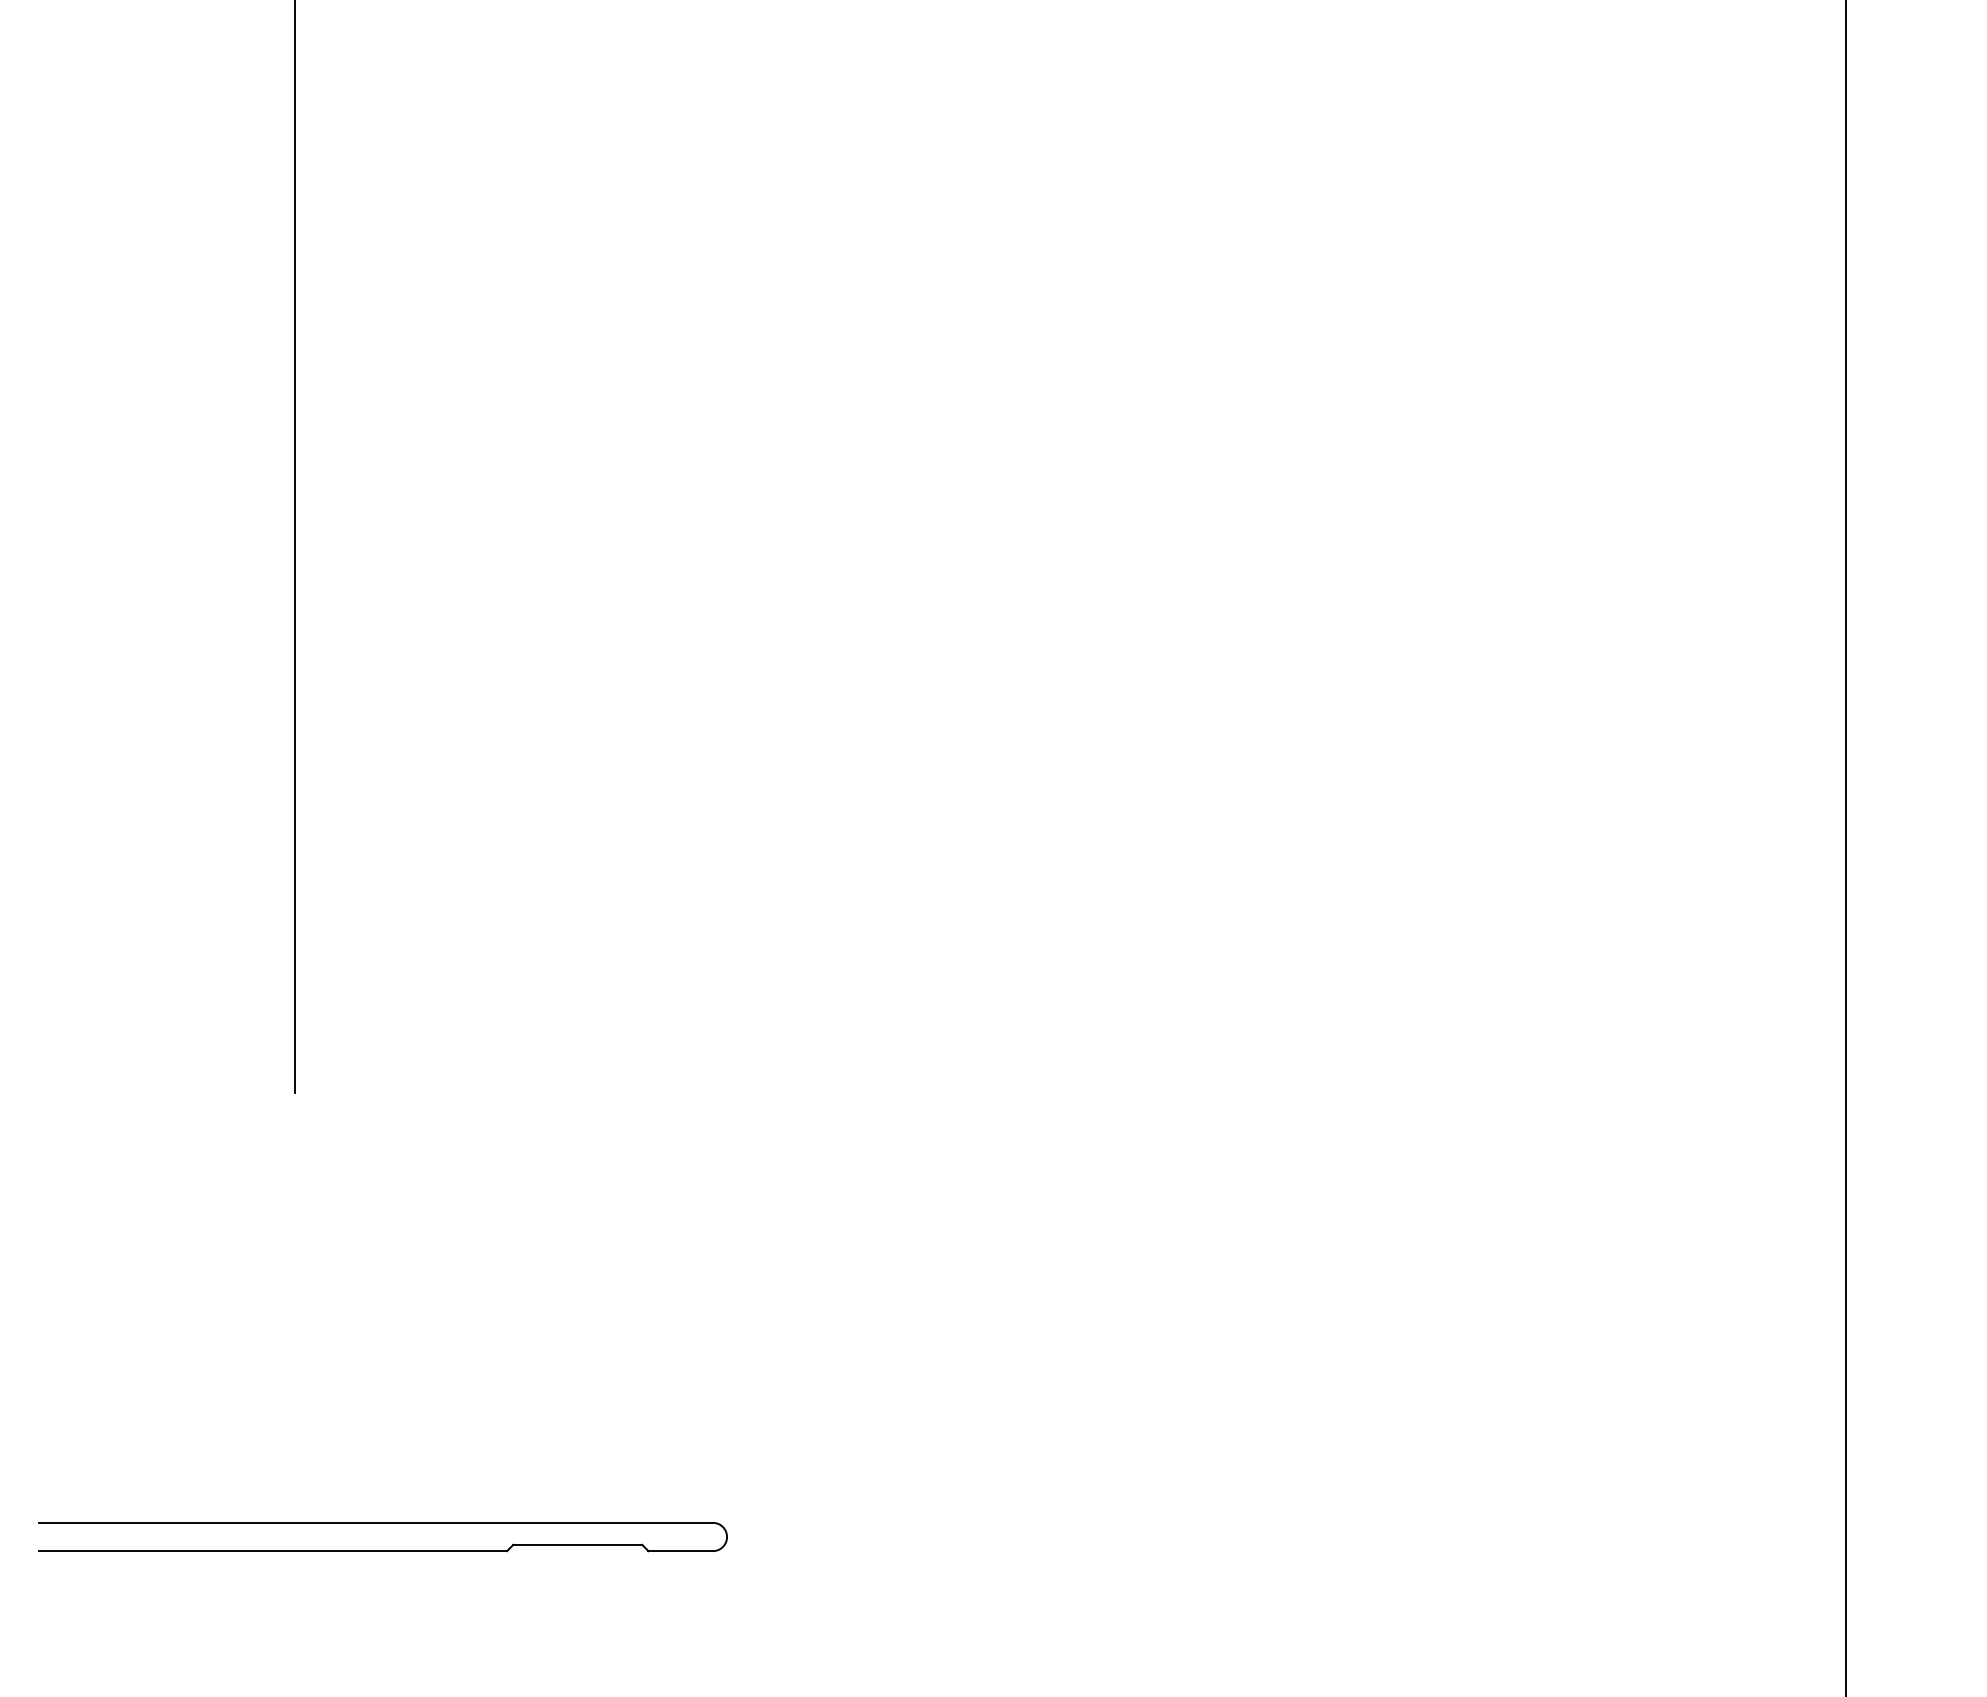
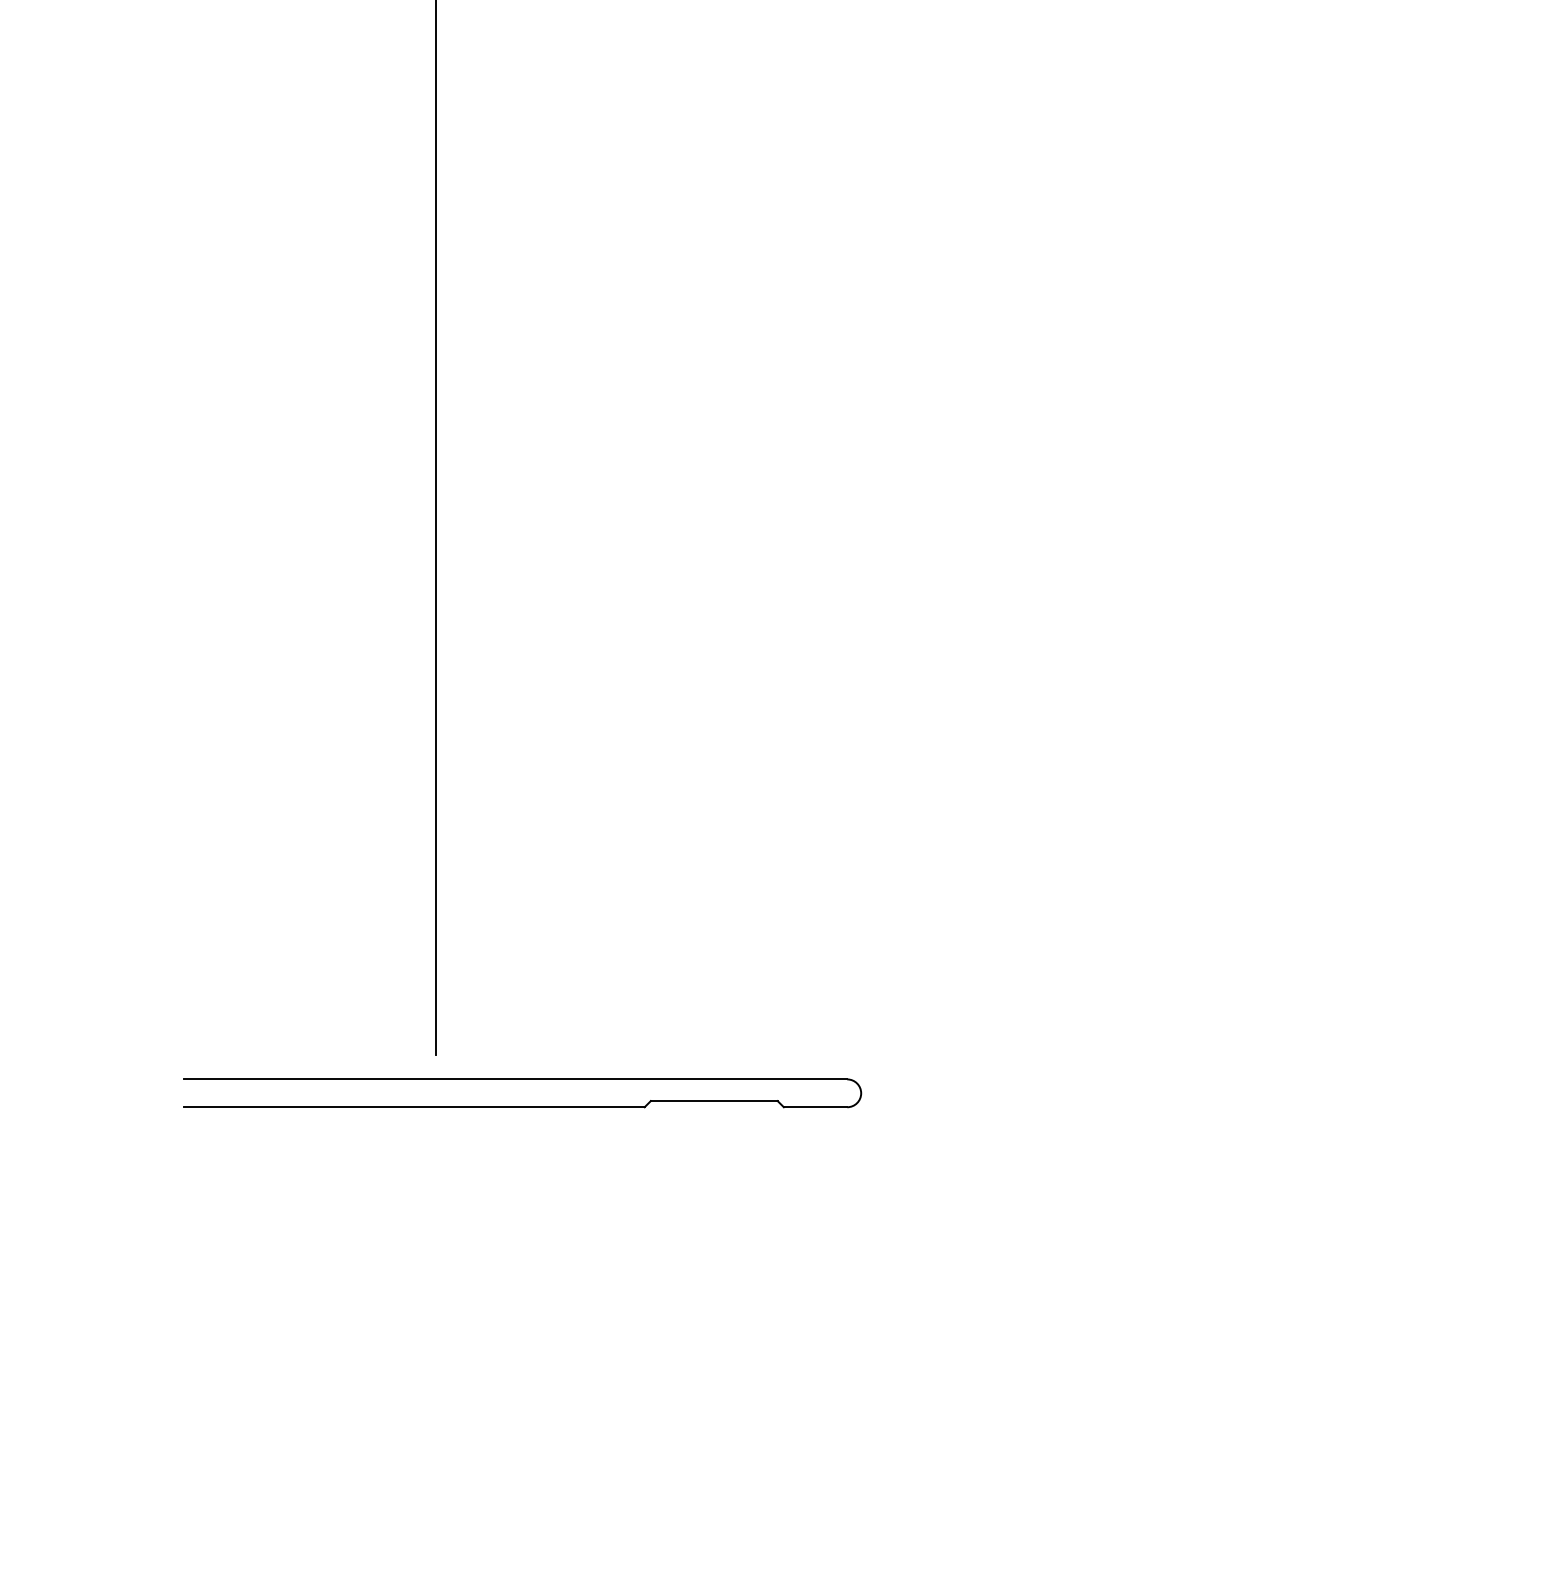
part: (382, 1550) -> (522, 1106), moved

